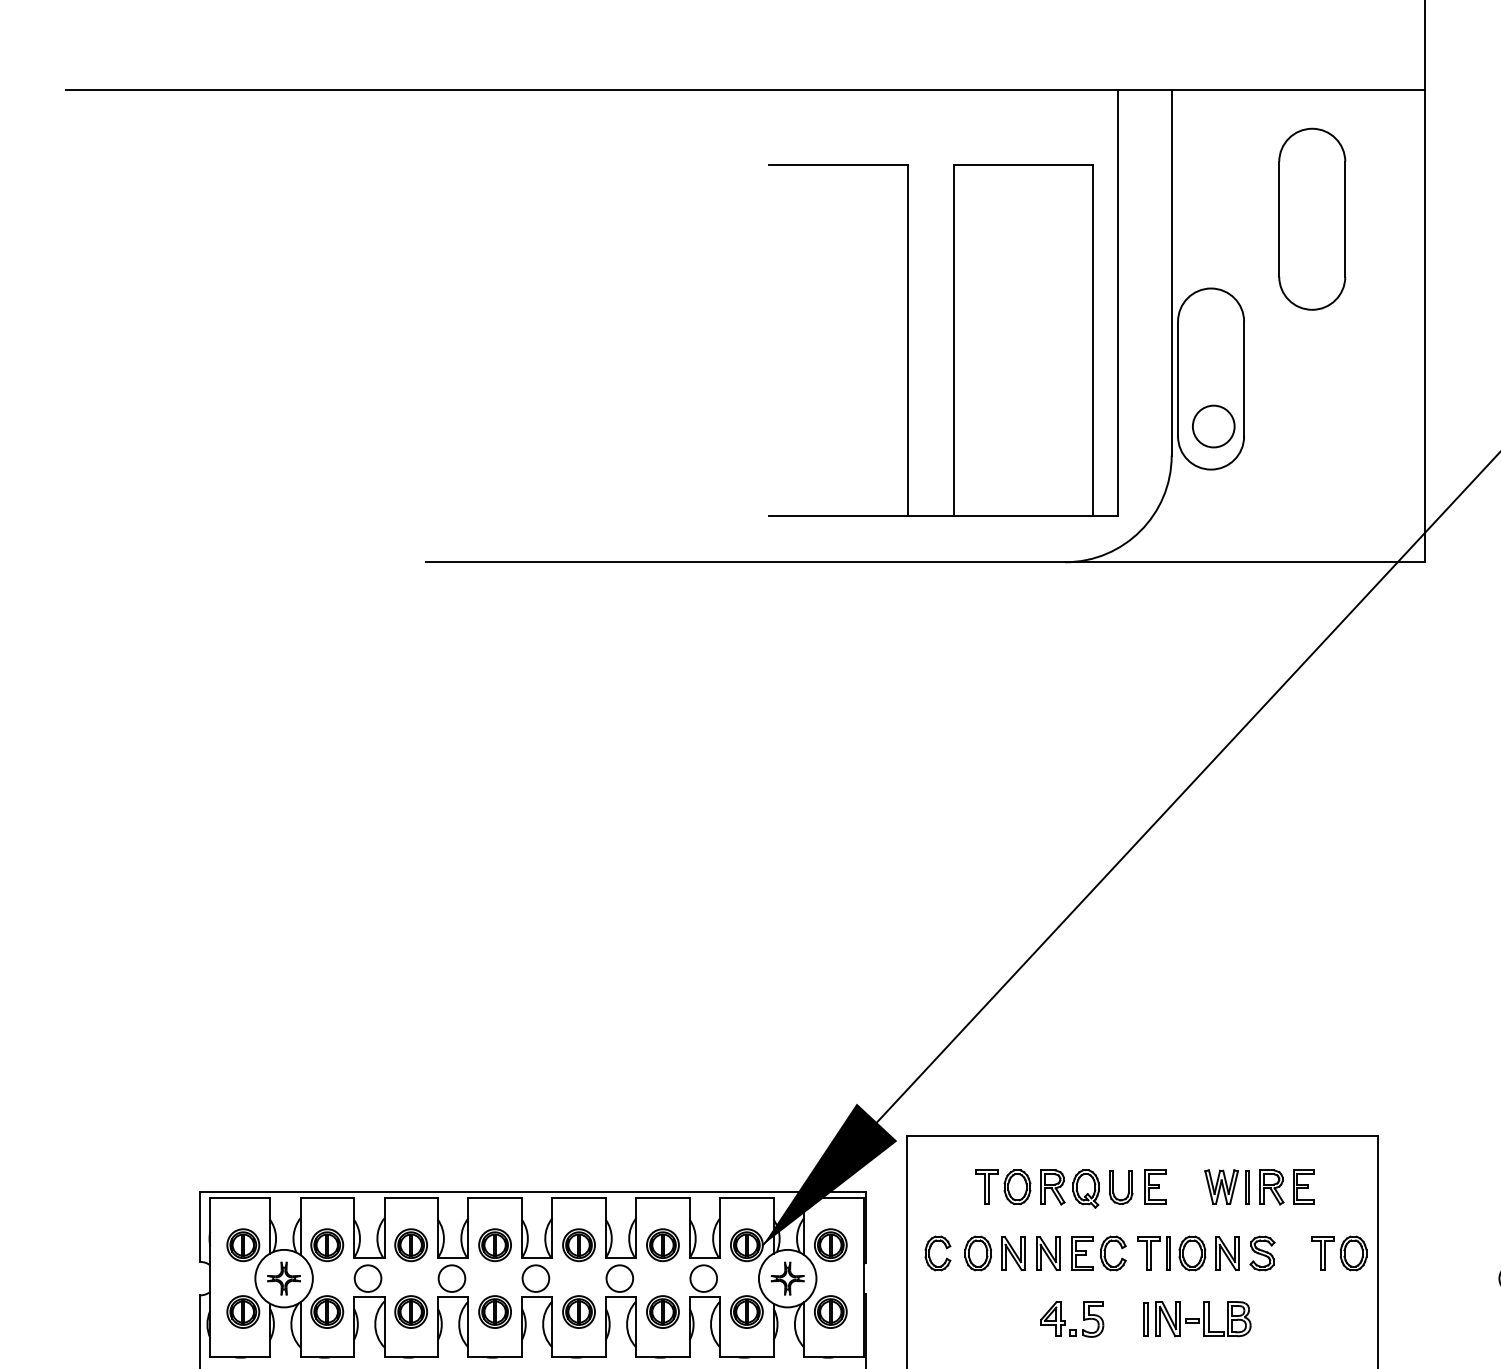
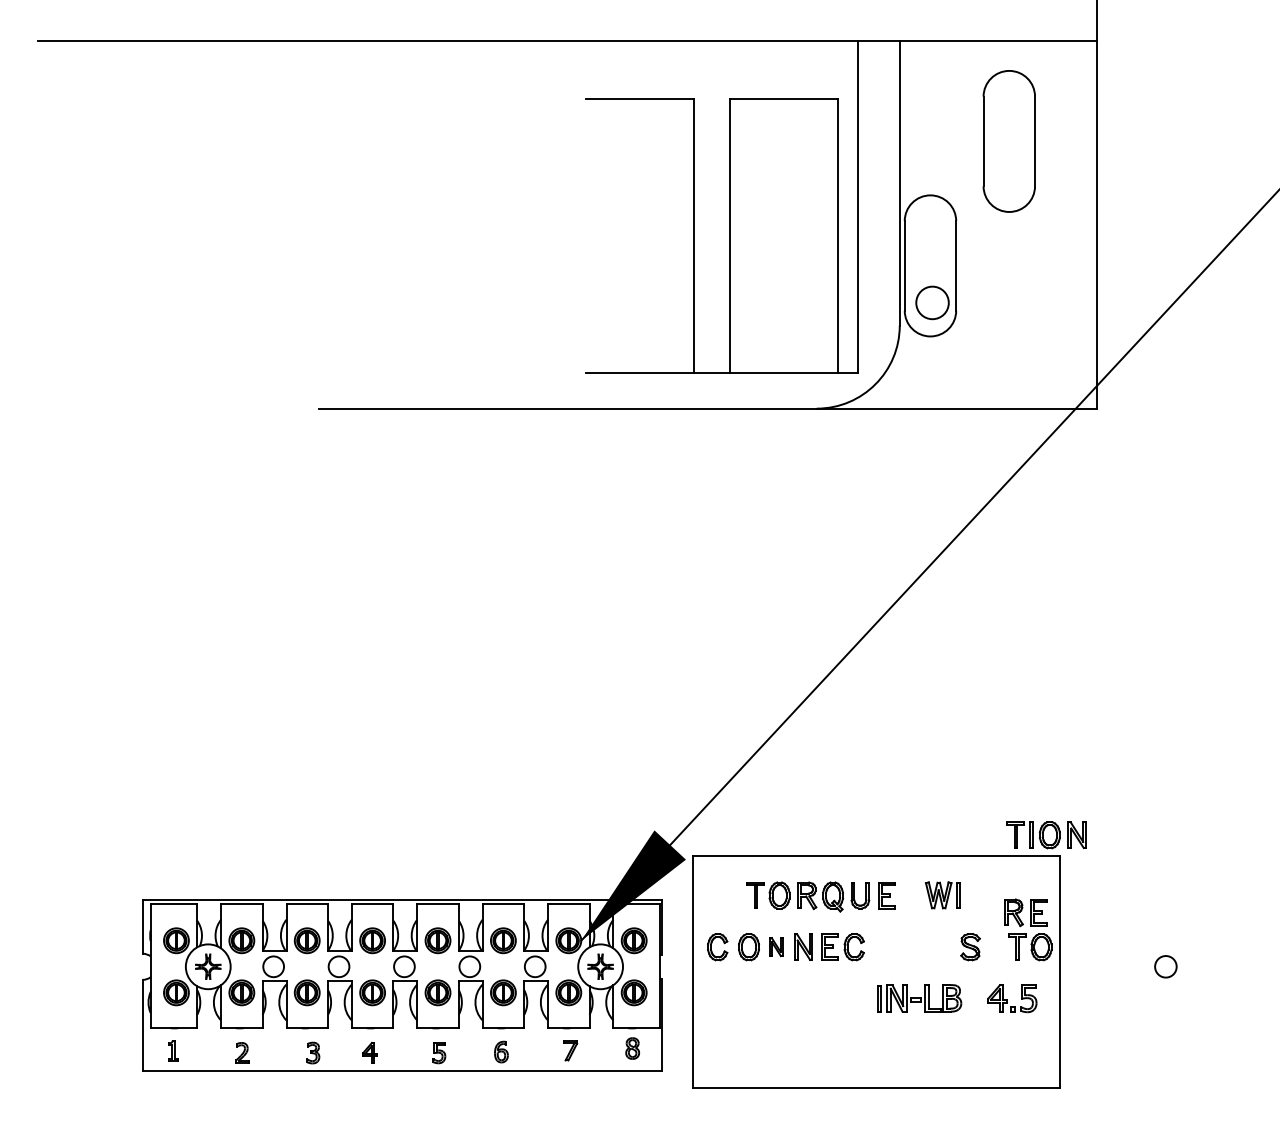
part: (1286, 1187) -> (1025, 912), moved
part: (1013, 1252) -> (776, 946), size x0.7
part: (1188, 1253) -> (1046, 835), moved
part: (1072, 1319) -> (1012, 998), moved

